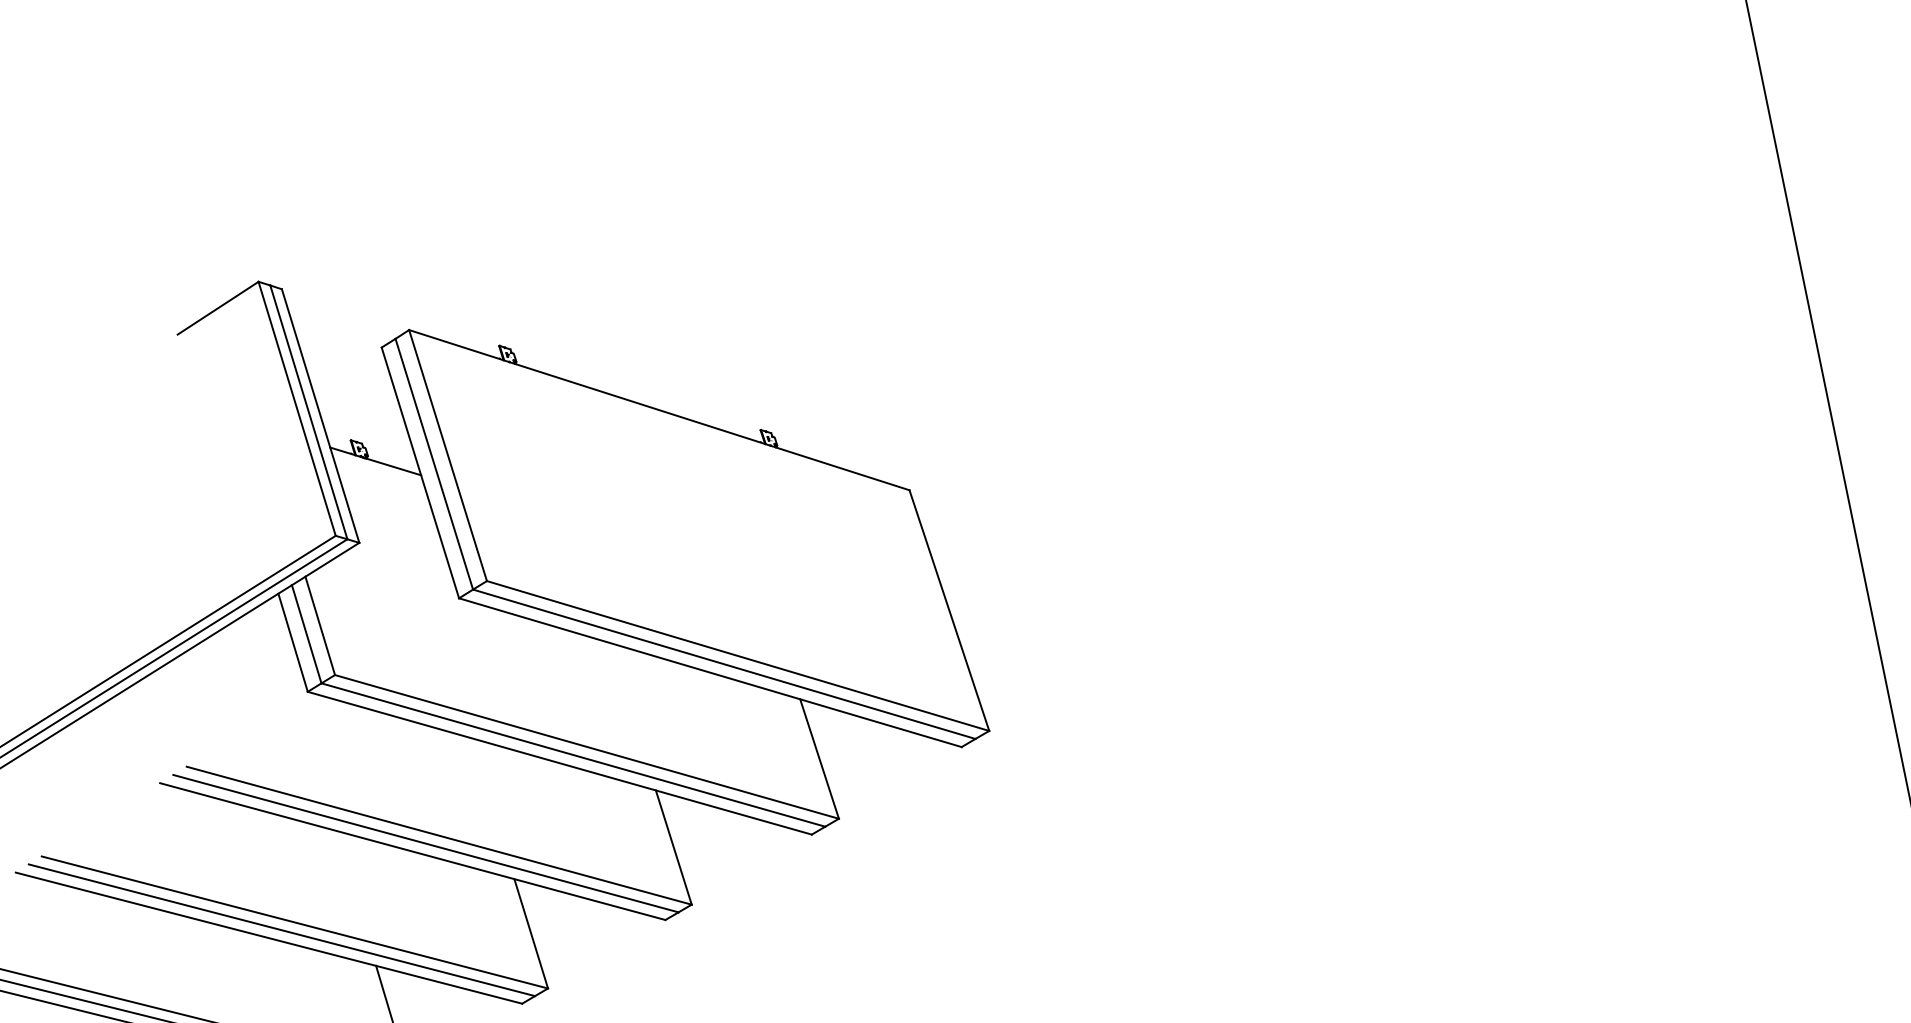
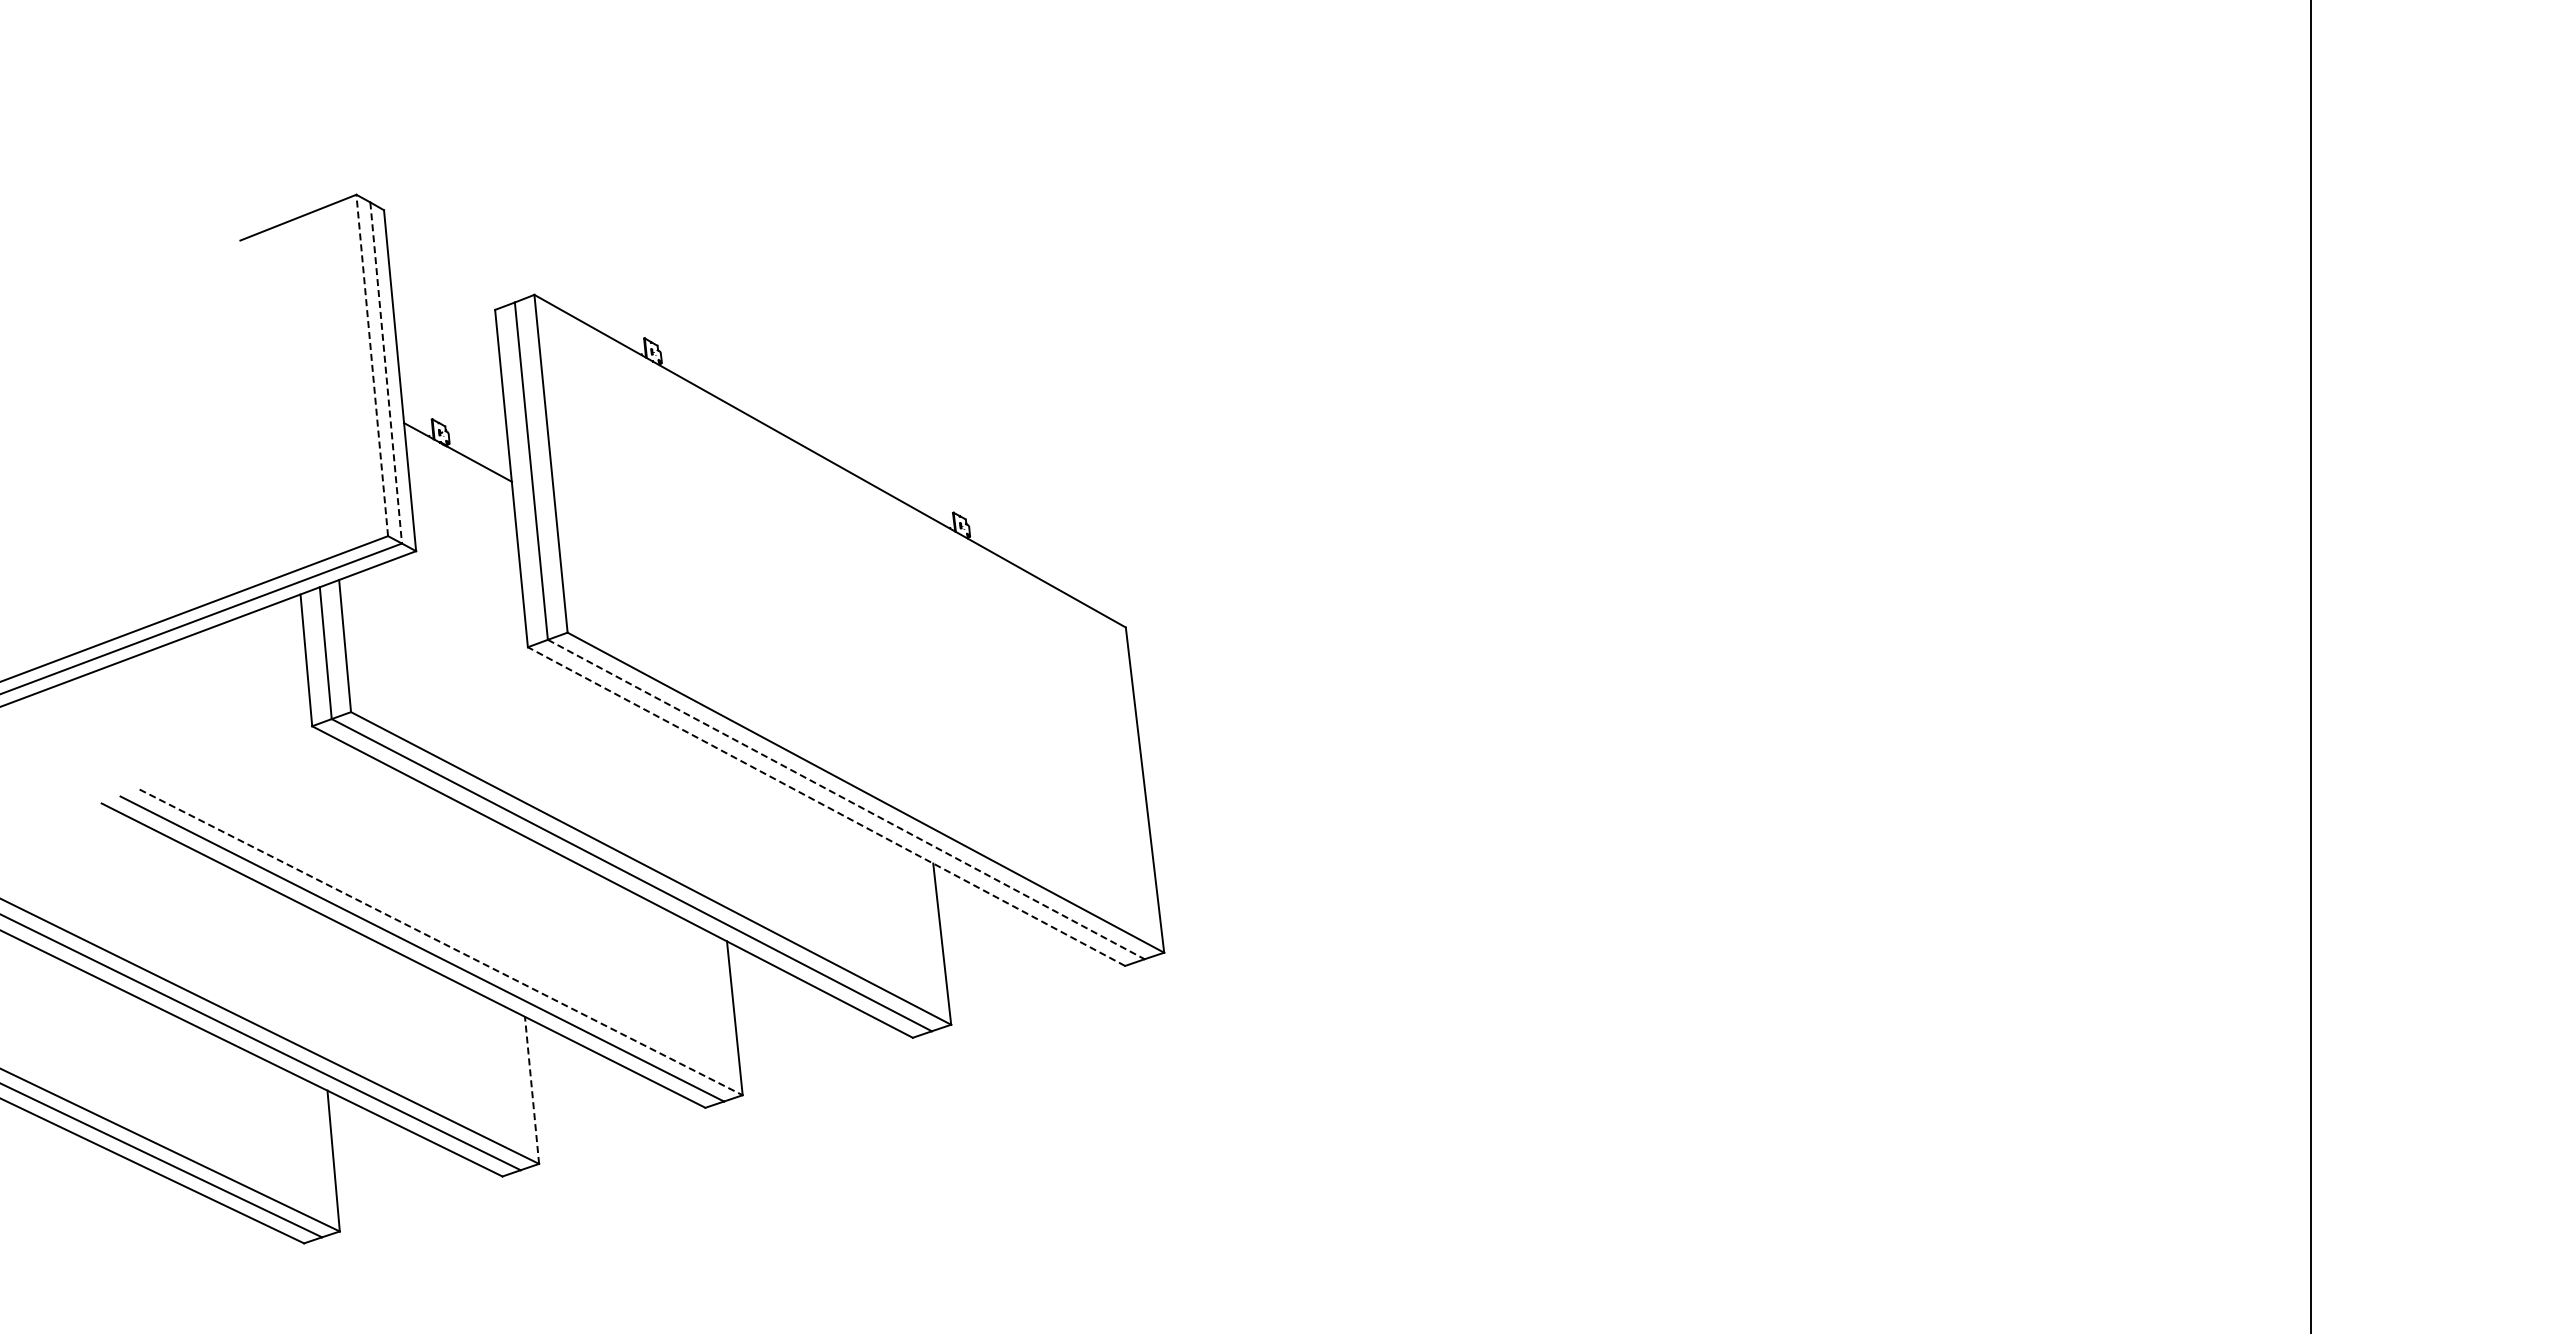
line: (297, 408) -> (372, 364), solid -> dashed
line: (309, 412) -> (386, 373), solid -> dashed
line: (724, 664) -> (846, 799), solid -> dashed
line: (710, 672) -> (826, 806), solid -> dashed
line: (439, 835) -> (441, 942), solid -> dashed
line: (531, 933) -> (532, 1090), solid -> dashed

